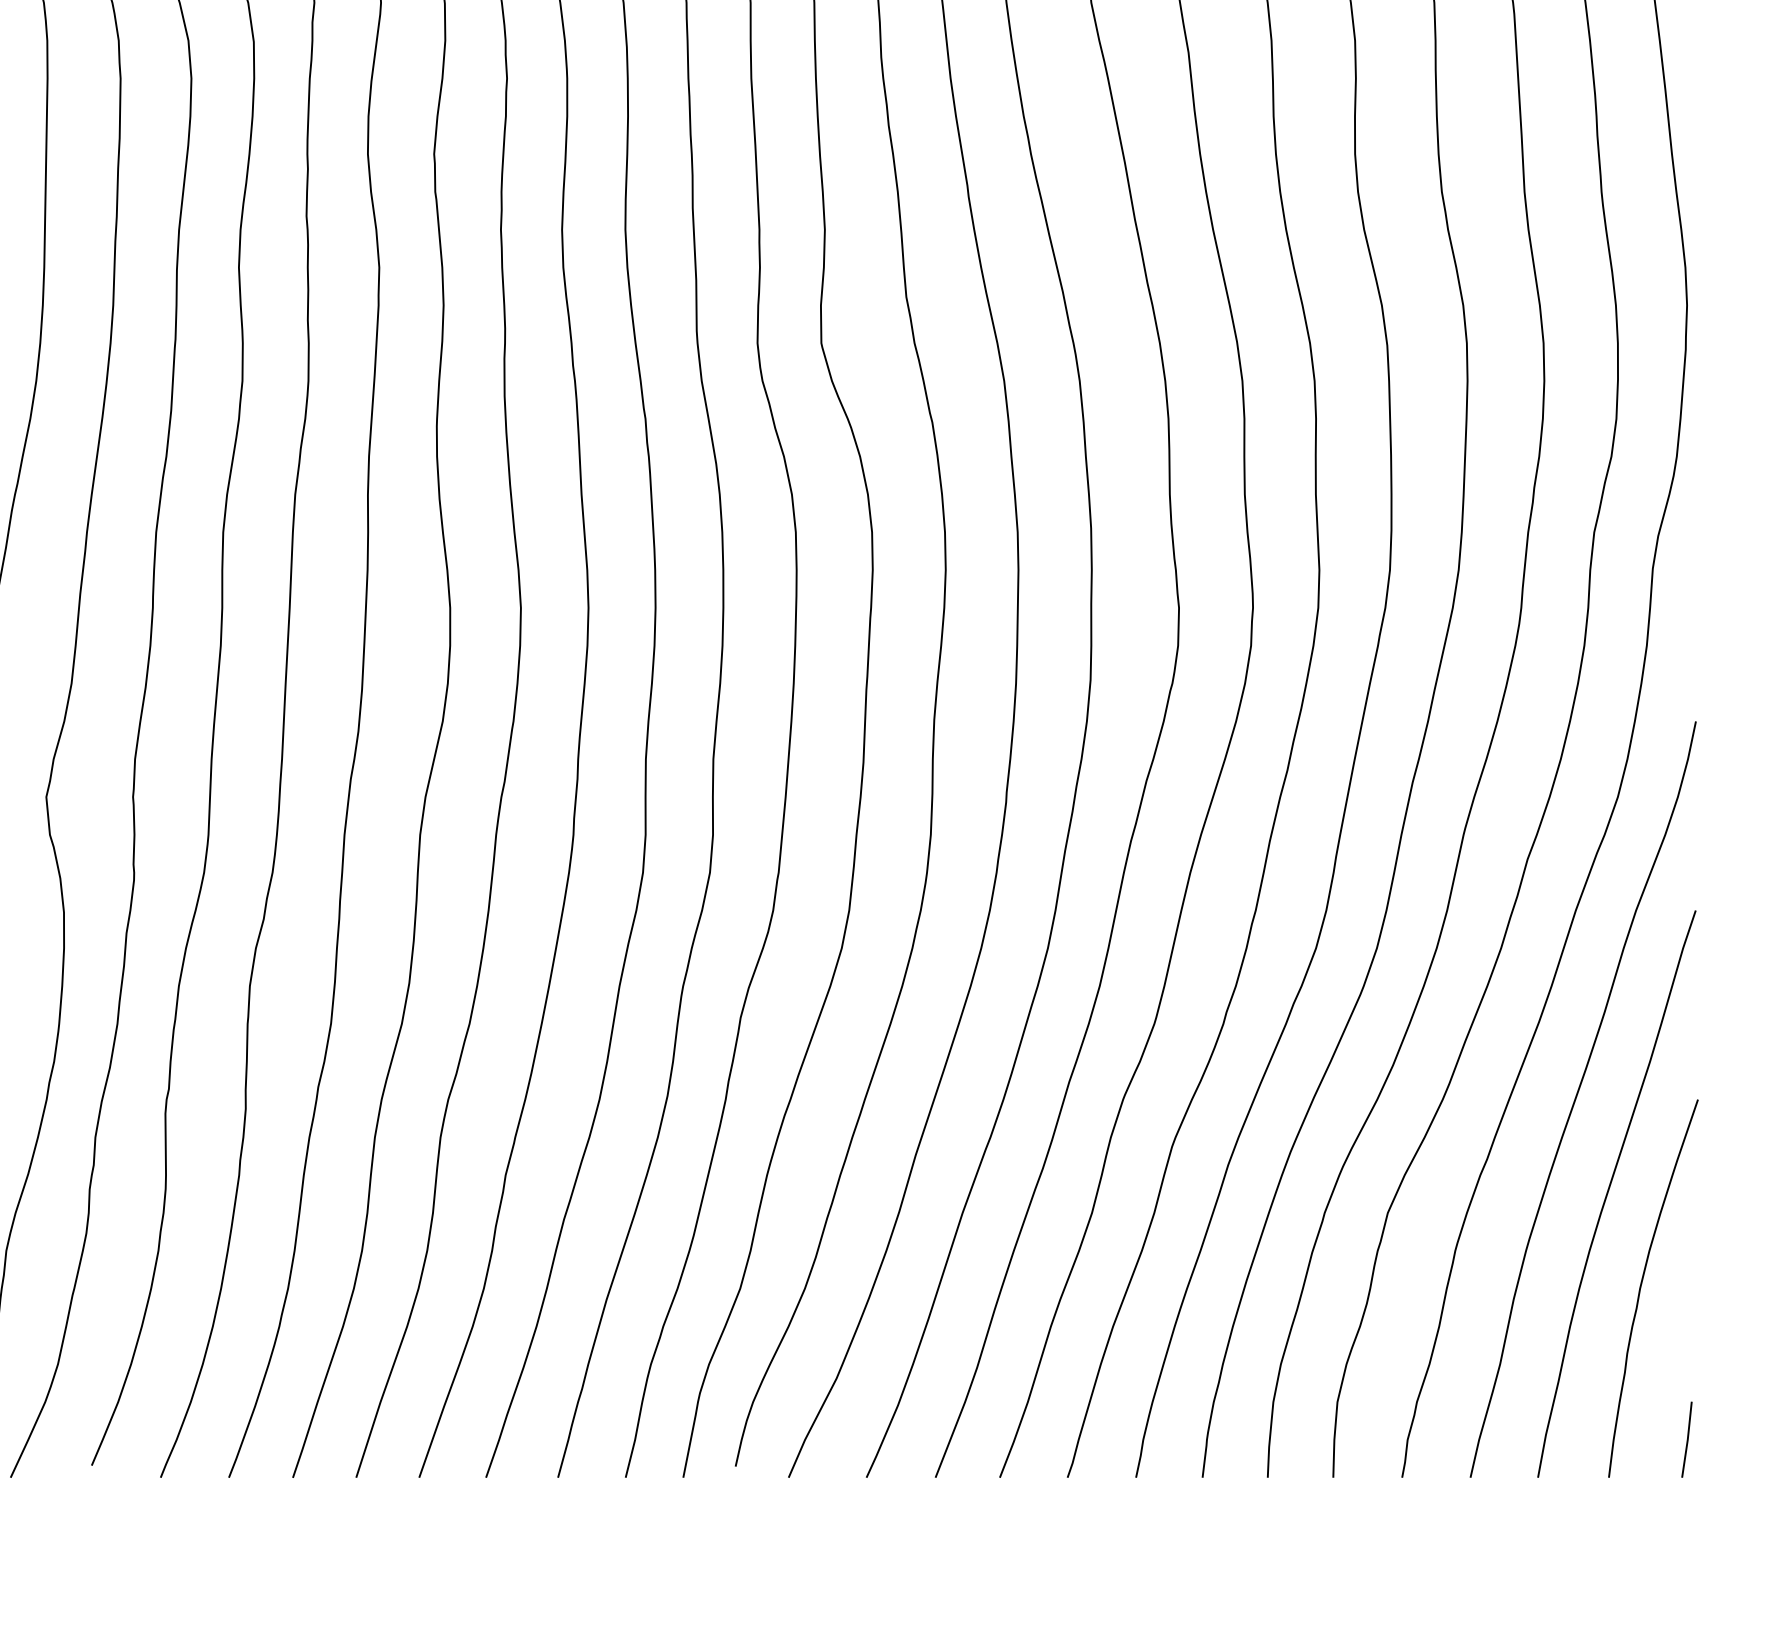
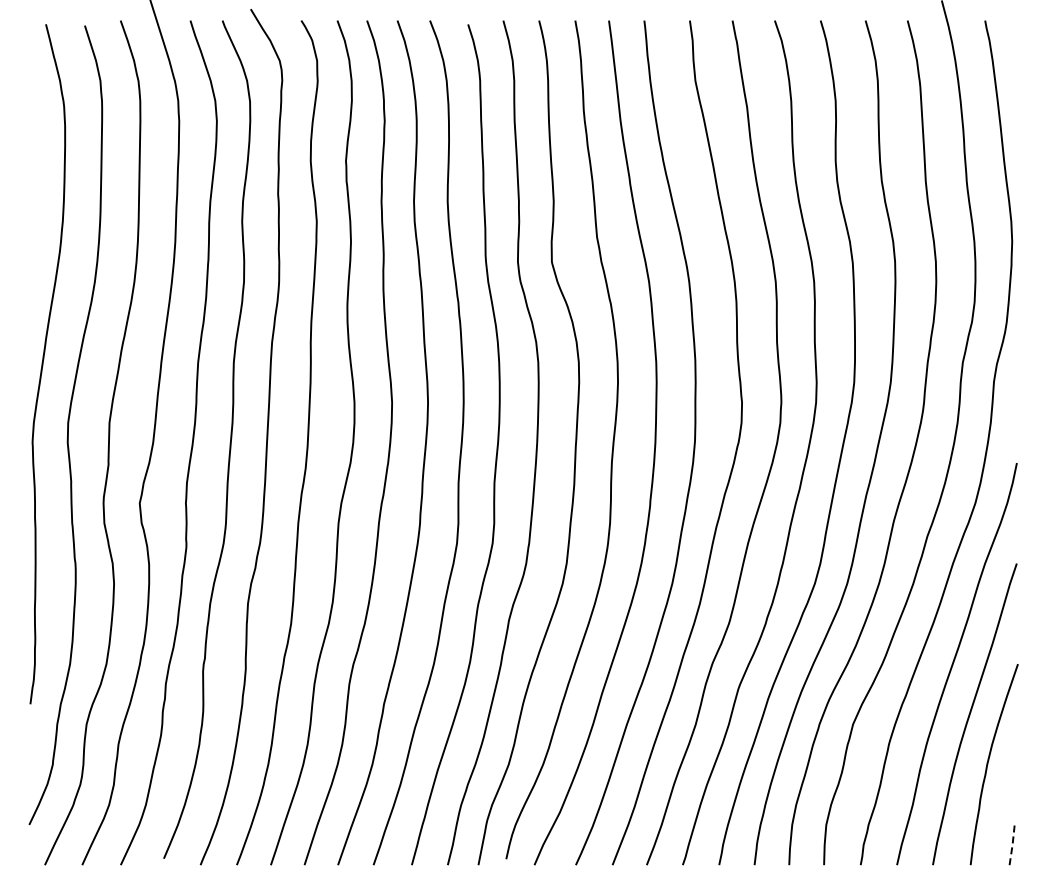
line: (1687, 1440) -> (1012, 845), solid -> dashed

